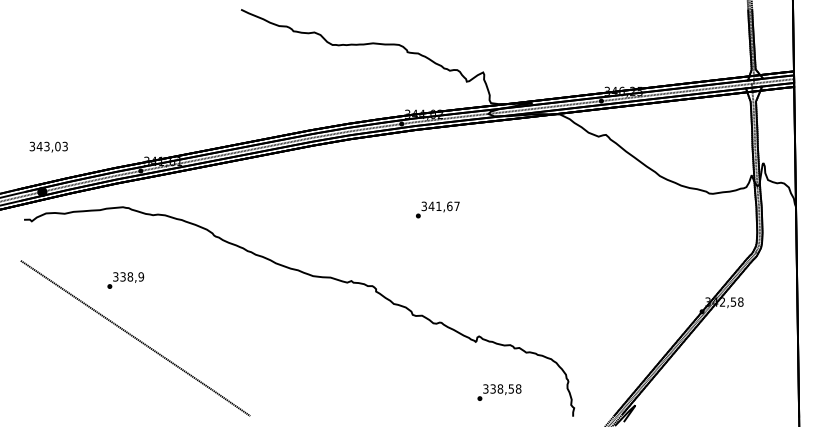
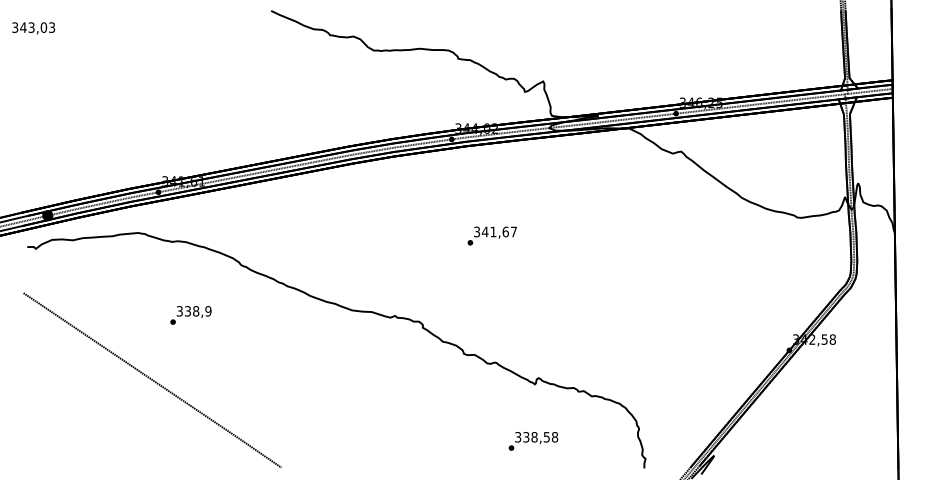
text: (48, 146) -> (33, 27), moved
text: (125, 280) -> (190, 315), moved
text: (499, 392) -> (533, 441), moved

